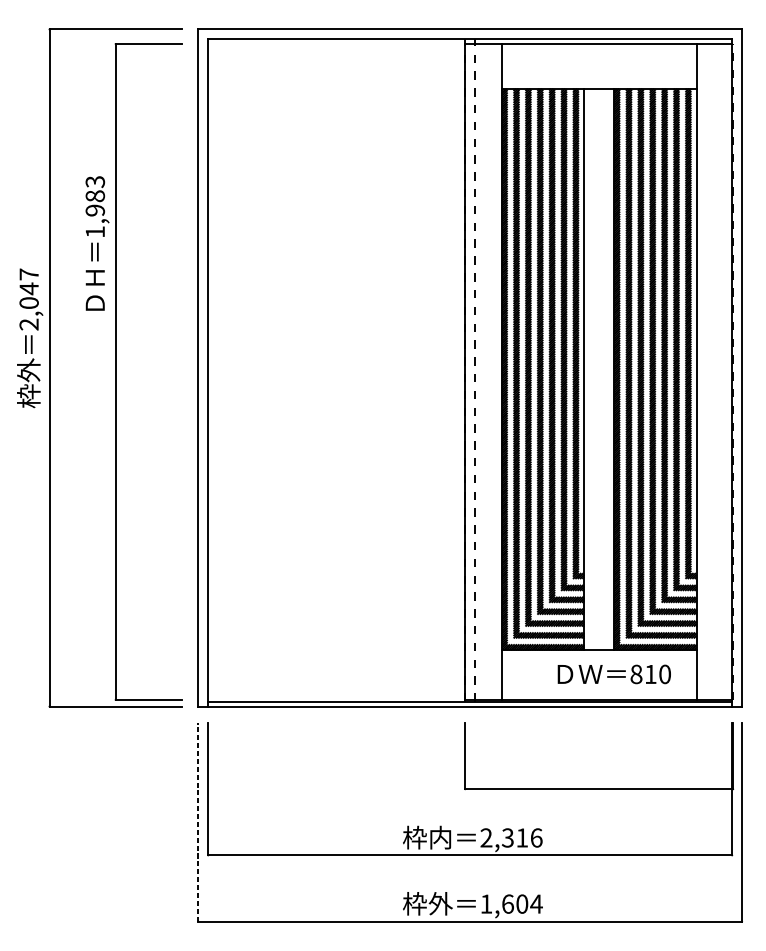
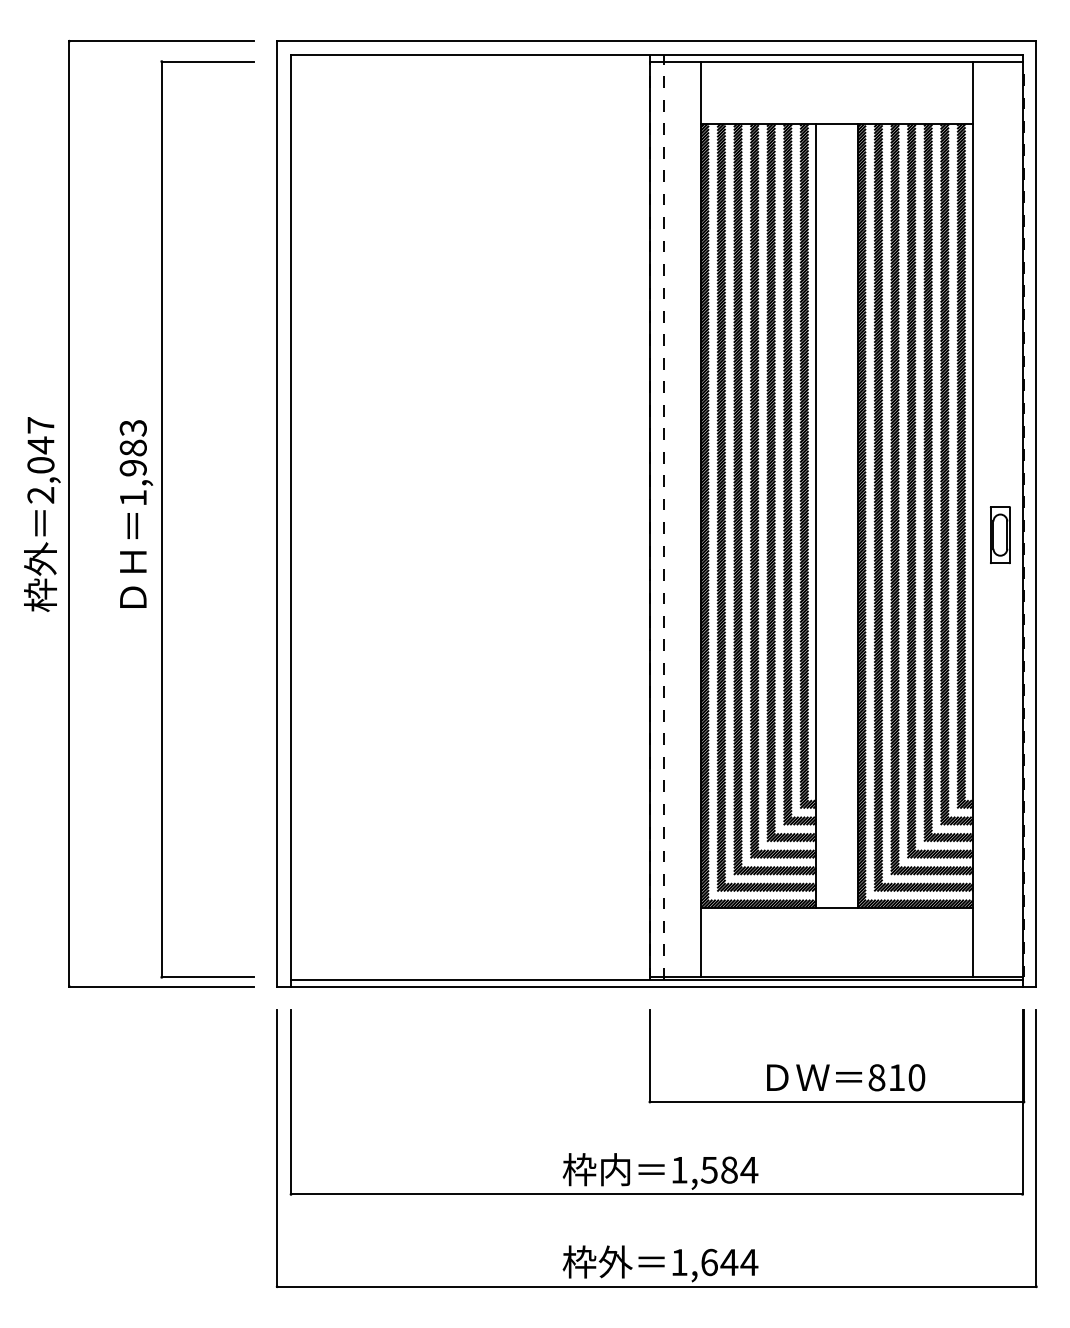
text: (97, 243) -> (136, 513), moved
text: (30, 338) -> (42, 514), moved
part: (716, 382) -> (1000, 534), added
text: (614, 674) -> (846, 1077), moved
line: (198, 822) -> (277, 1148), dashed -> solid
text: (511, 837) -> (714, 1169), 2,316 -> 1,584
text: (522, 904) -> (729, 1262), 1,604 -> 1,644

